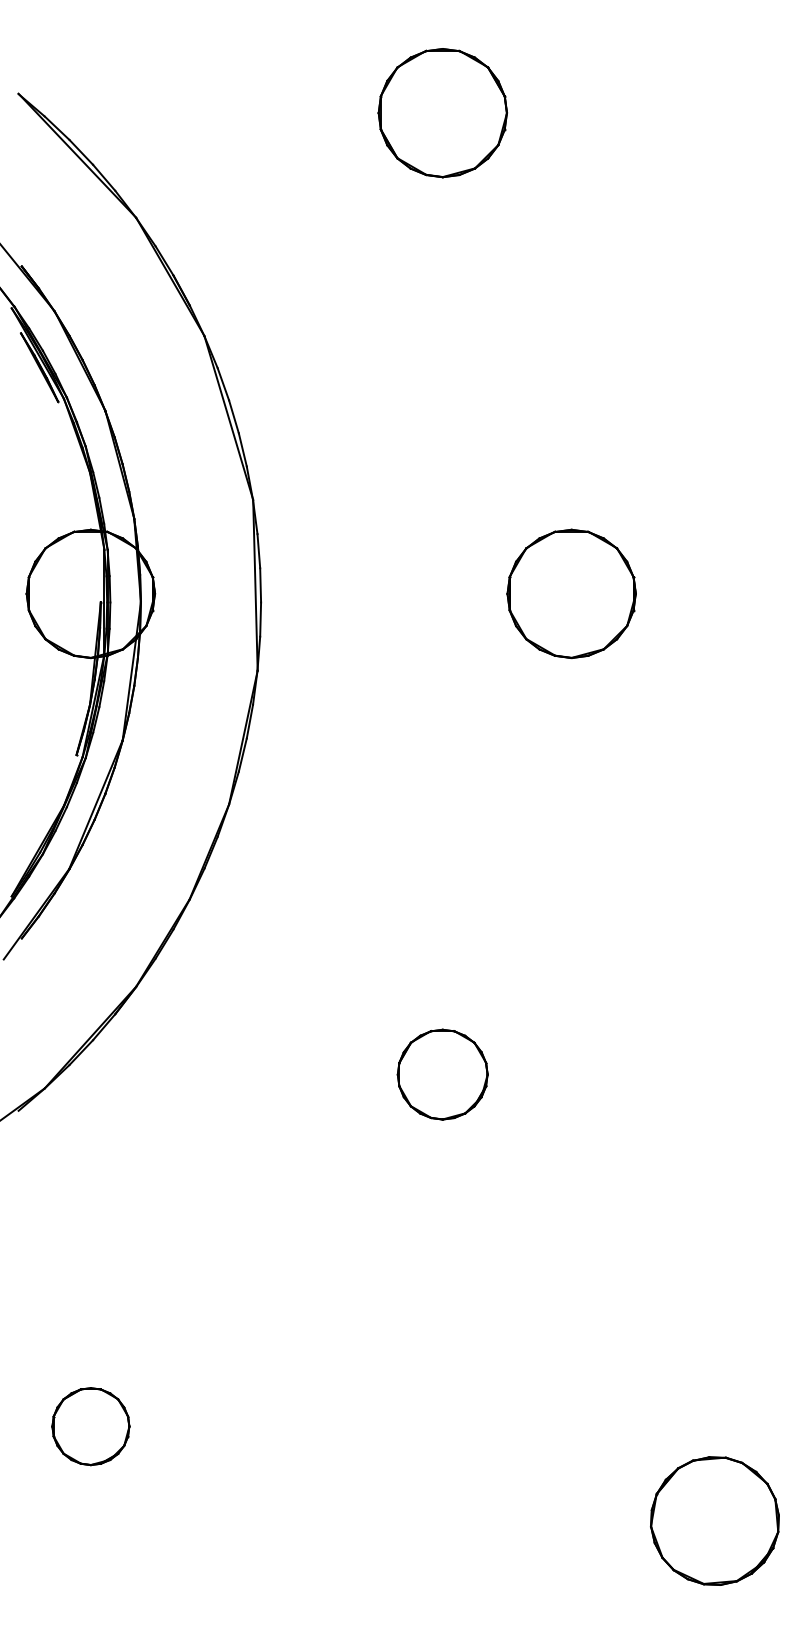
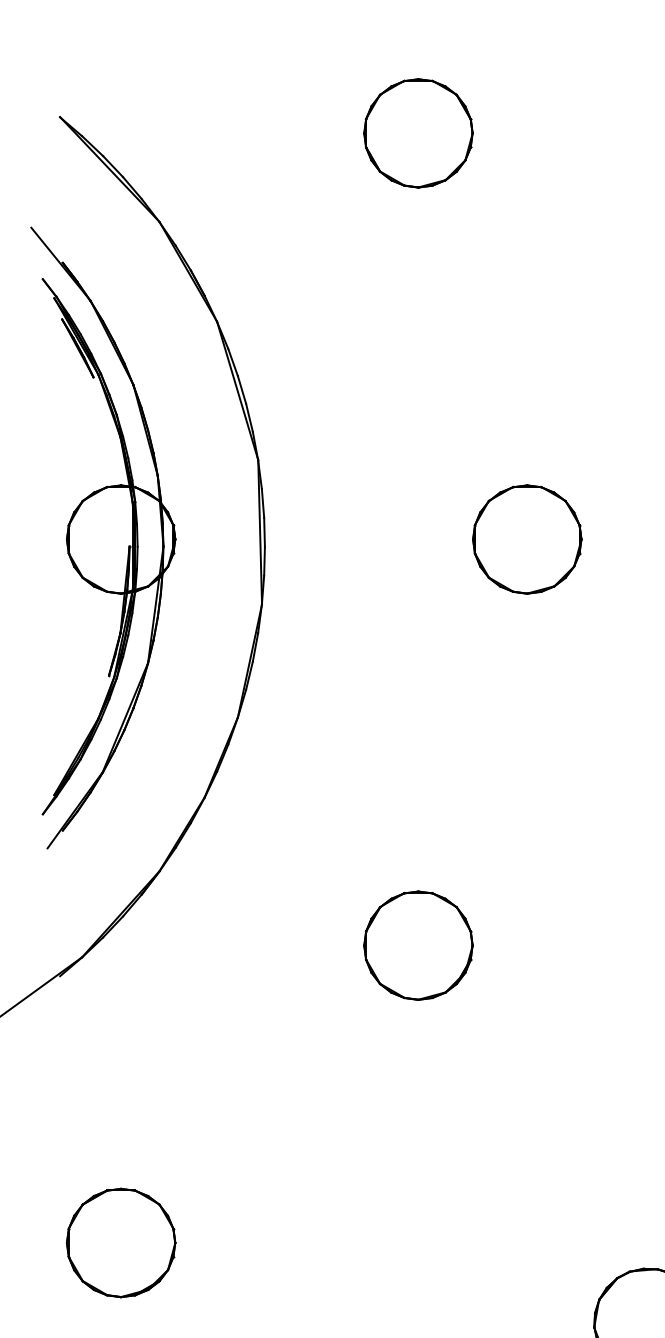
part: (442, 1074) -> (418, 945), size x1.43
part: (90, 1426) -> (120, 1242), size x1.67

